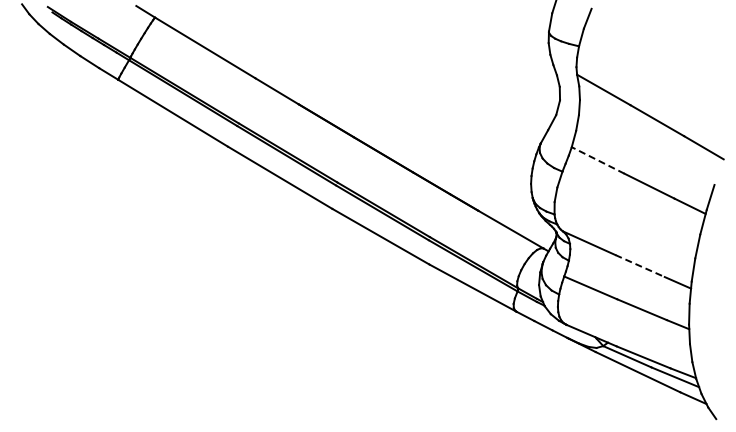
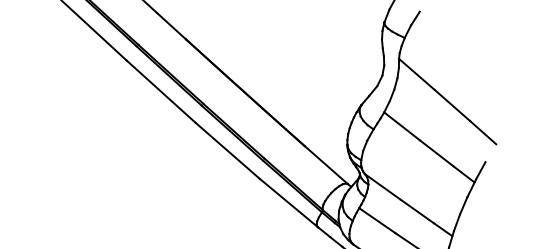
line: (598, 160) -> (402, 126), dashed -> solid
line: (640, 266) -> (417, 212), dashed -> solid

